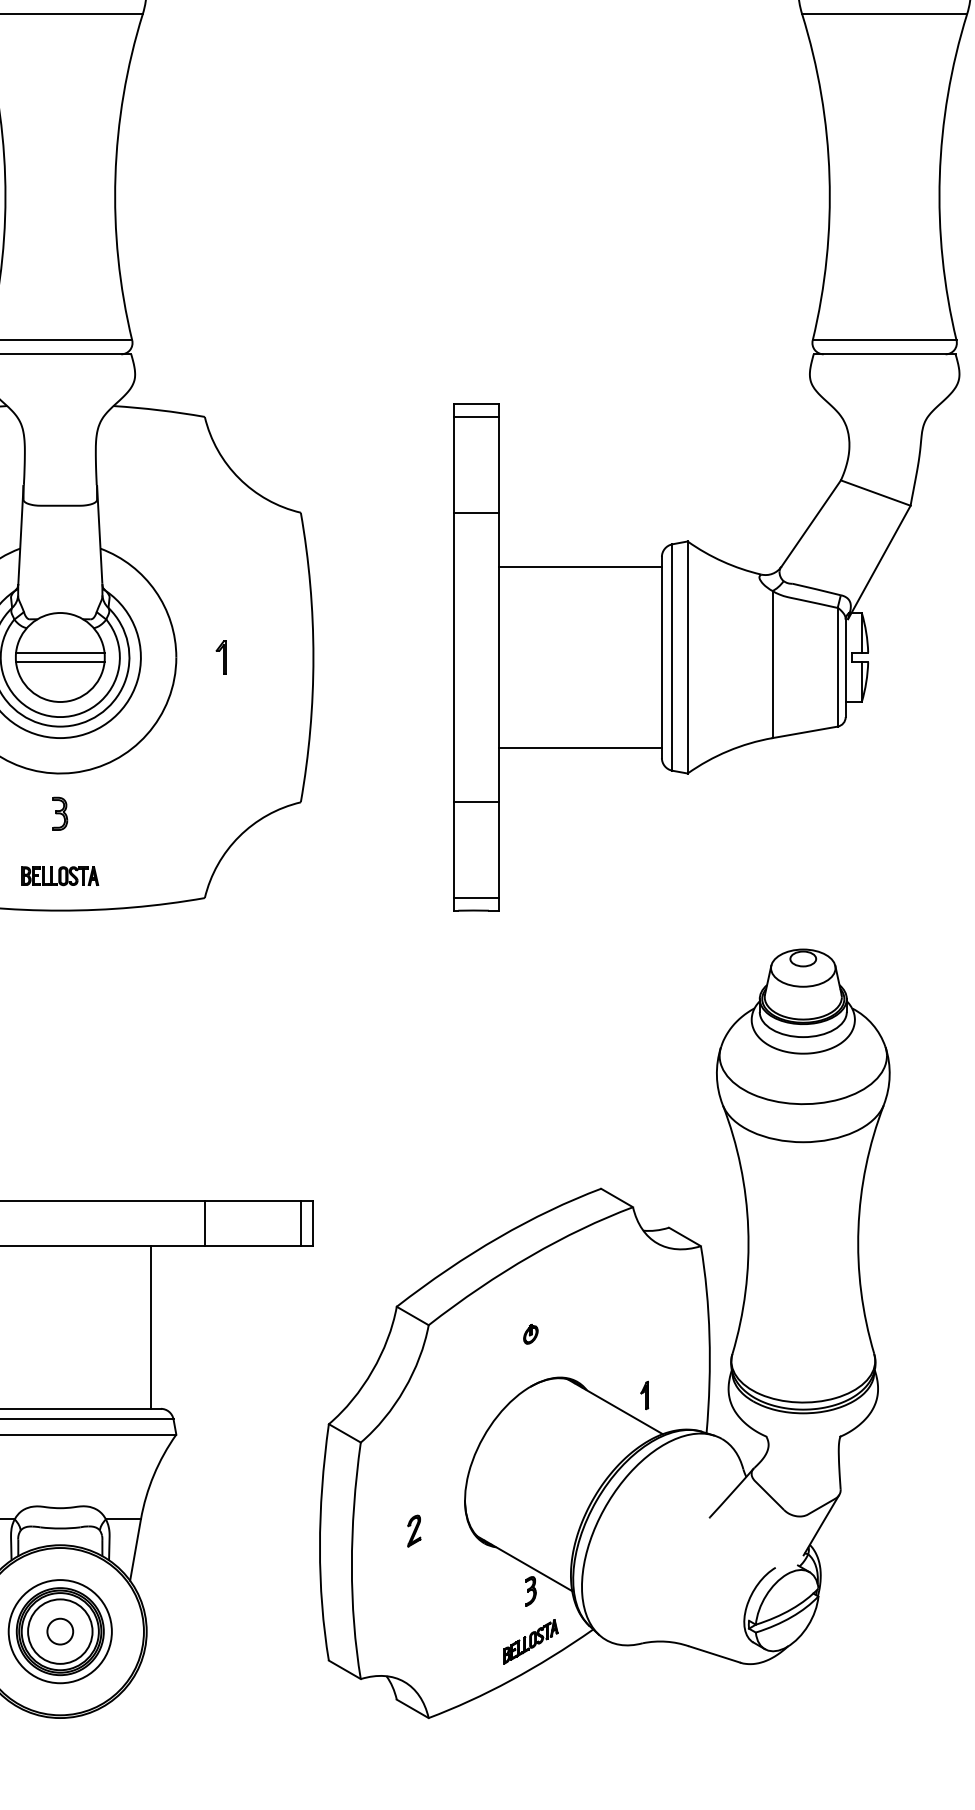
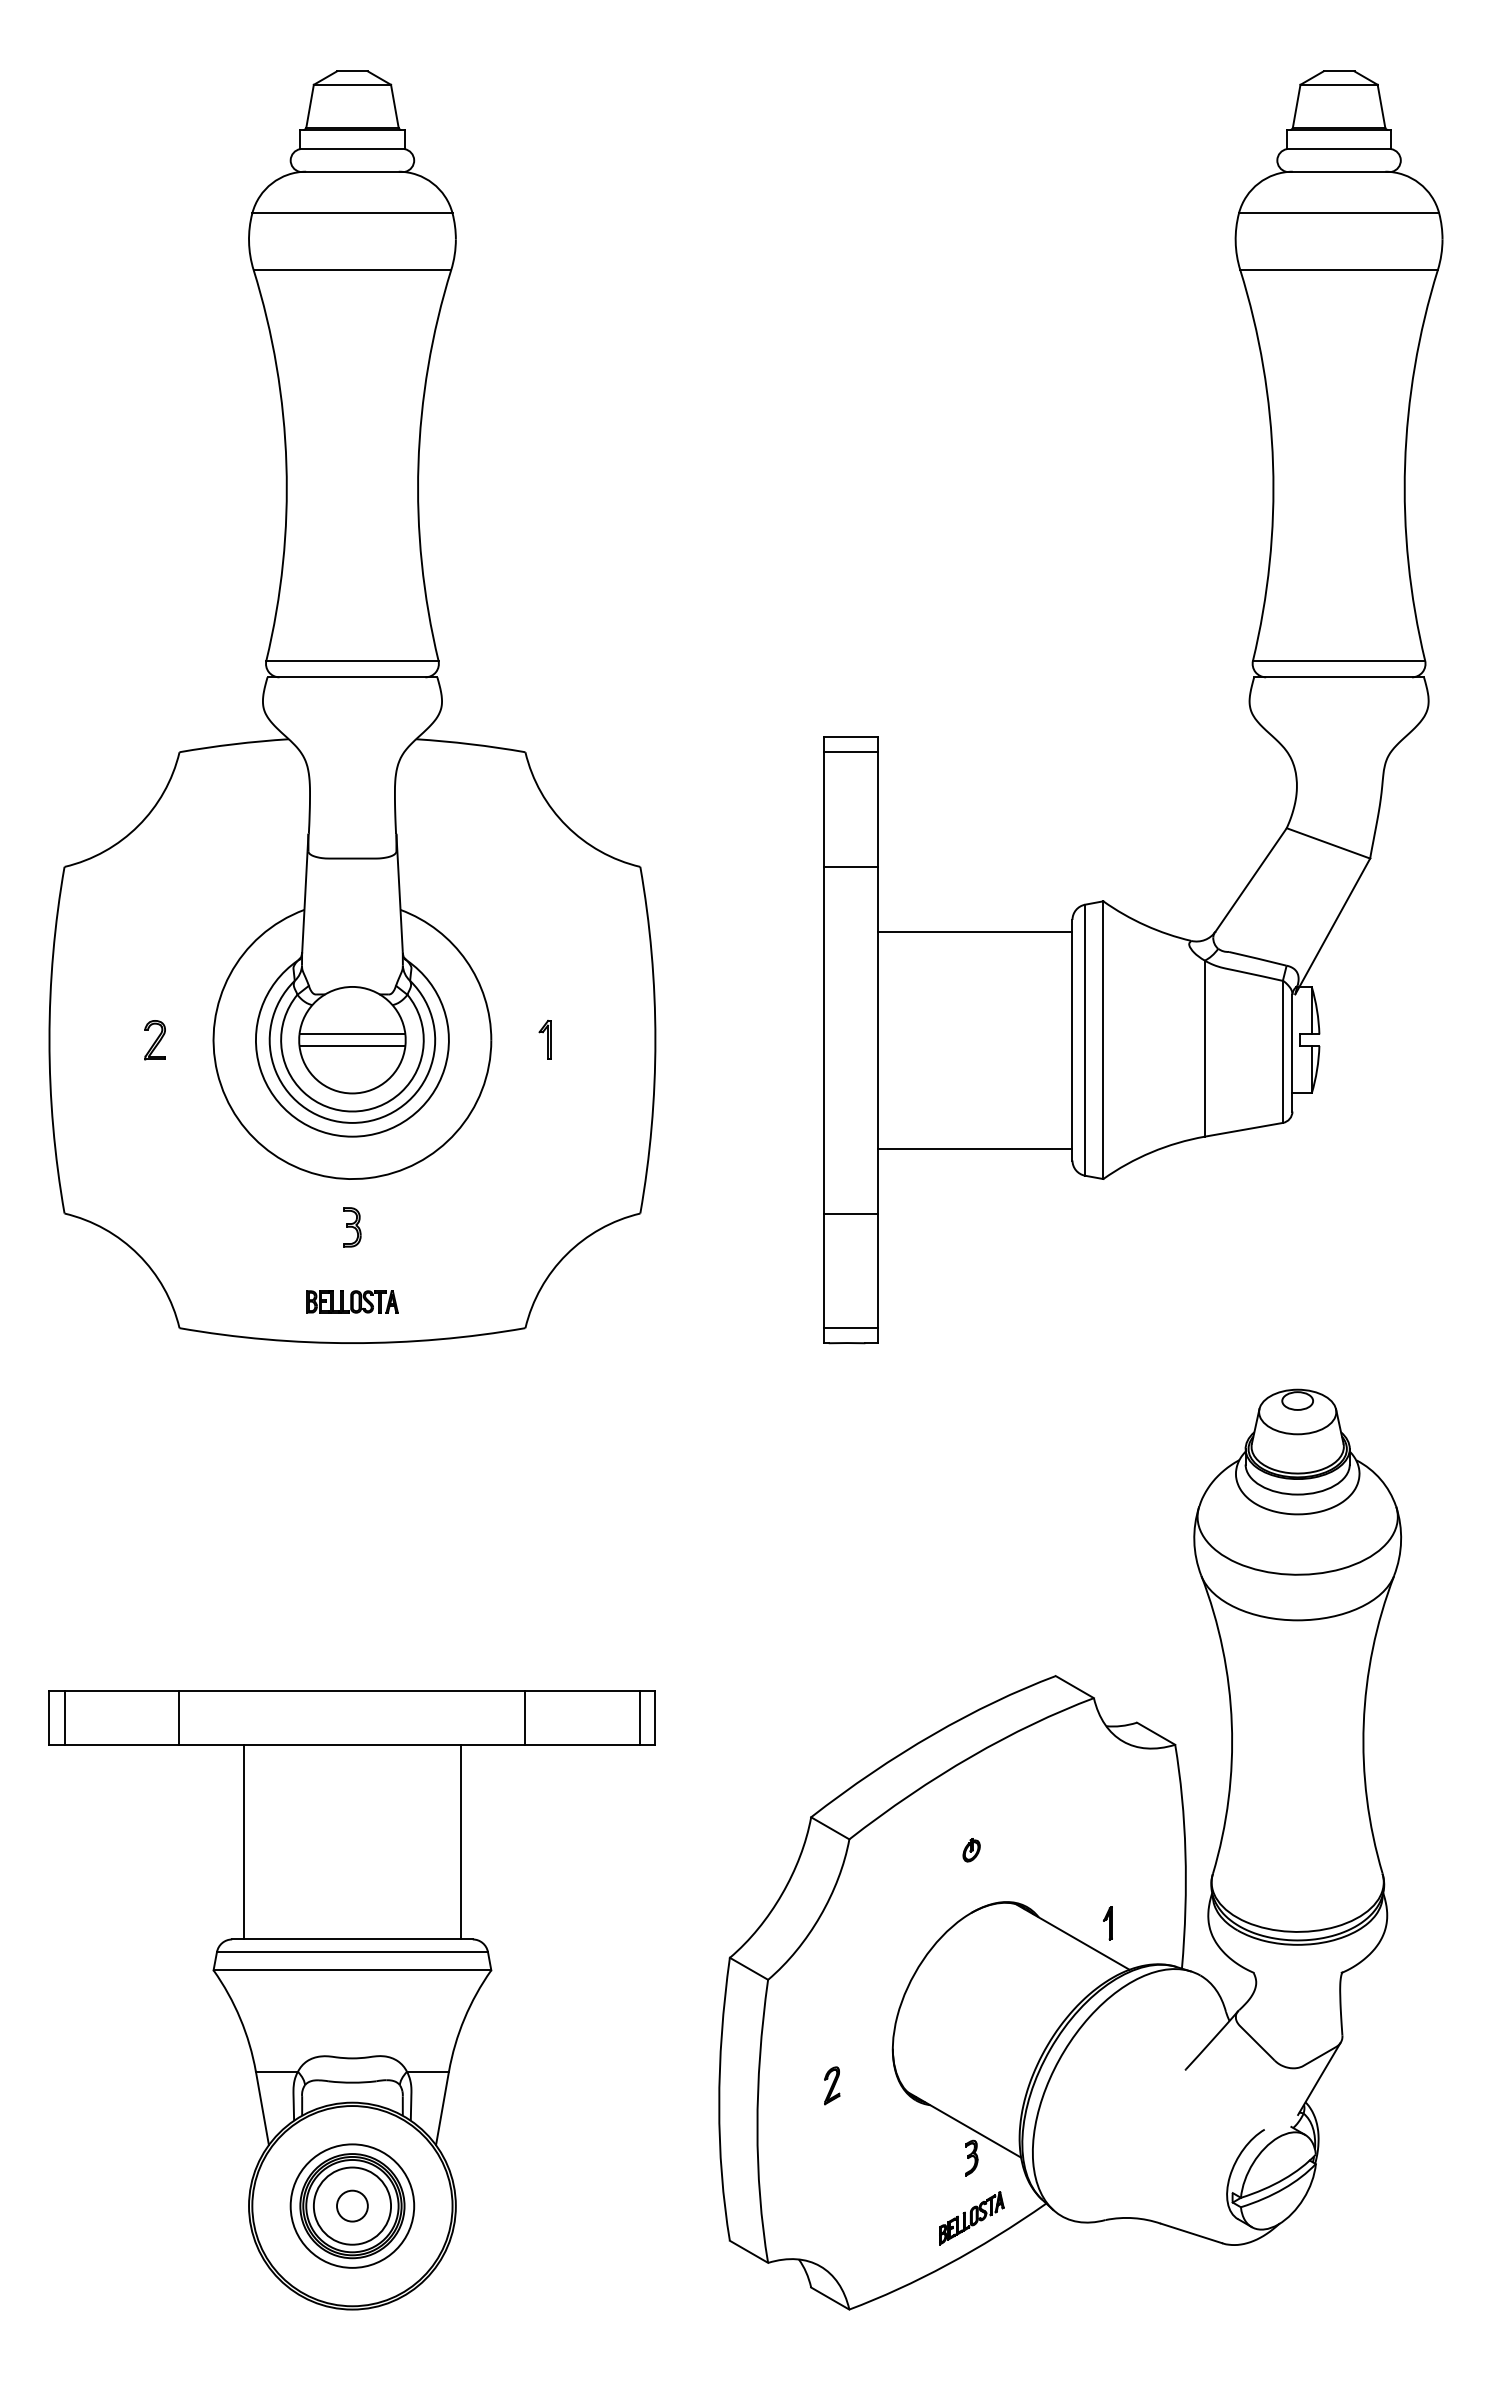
part: (605, 1333) -> (1060, 1849), moved

